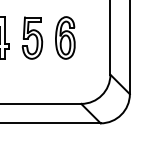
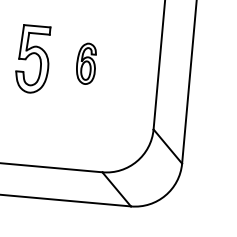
part: (65, 37) -> (86, 63), size x0.6

